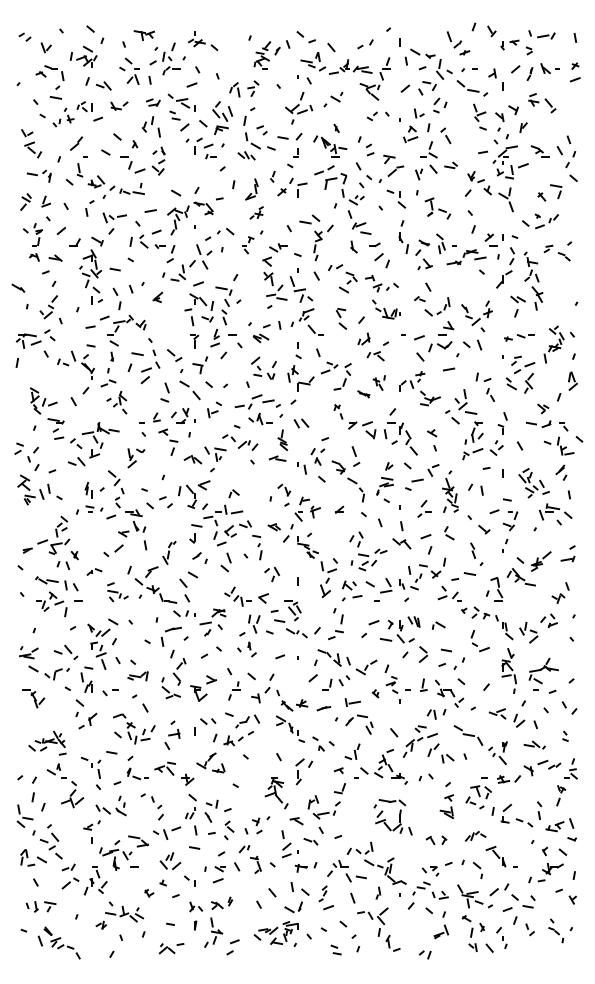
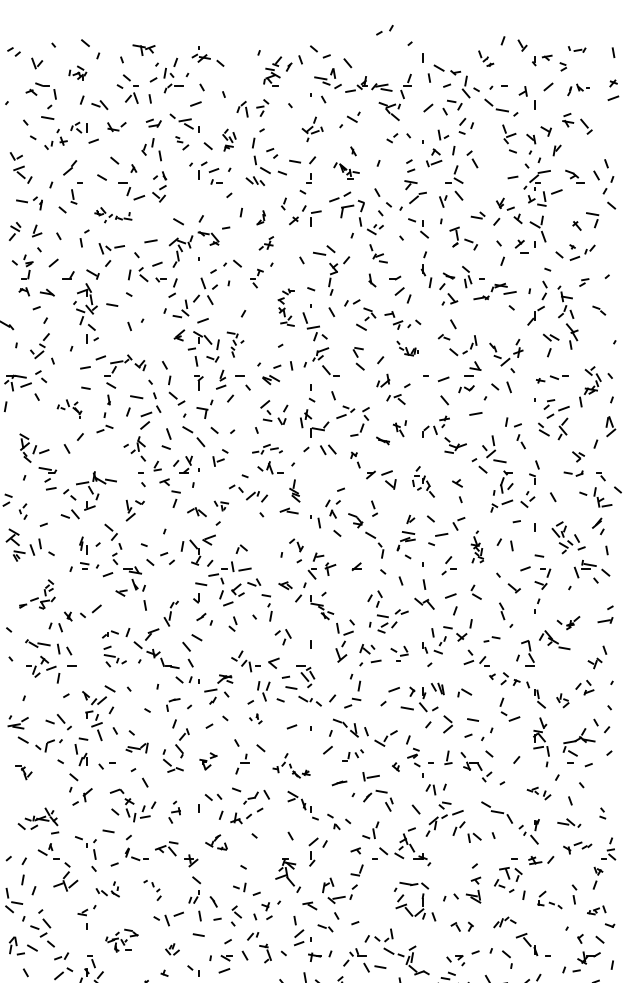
part: (541, 34) -> (576, 48), size x0.6
part: (458, 43) -> (486, 58), size x0.6
part: (365, 44) -> (384, 30), moved
part: (83, 56) -> (77, 72), size x0.6
part: (542, 71) -> (577, 89), size x0.6
part: (299, 108) -> (313, 129), size x0.7
part: (222, 118) -> (229, 140), size x0.6
part: (179, 120) -> (182, 142), size x0.6
part: (330, 146) -> (346, 170), size x0.7
part: (370, 149) -> (411, 165), moved
part: (450, 165) -> (477, 215), moved
part: (115, 186) -> (112, 214), size x0.6
part: (251, 189) -> (260, 217), size x0.6
part: (359, 222) -> (378, 253), size x0.7
part: (493, 239) -> (524, 246), moved
part: (563, 256) -> (598, 310), moved
part: (274, 271) -> (285, 307), size x0.6
part: (157, 296) -> (179, 334), moved
part: (116, 298) -> (165, 372), moved
part: (228, 305) -> (235, 344), size x0.6
part: (386, 309) -> (407, 348), size x0.7
part: (440, 346) -> (466, 388), size x0.6
part: (75, 364) -> (69, 408), size x0.6
part: (257, 401) -> (267, 448), size x0.6
part: (116, 402) -> (134, 448), moved
part: (301, 423) -> (328, 449), moved
part: (538, 424) -> (573, 473), size x0.7
part: (400, 431) -> (423, 481), size x0.6
part: (215, 453) -> (221, 505), size x0.6
part: (355, 456) -> (374, 508), size x0.7
part: (33, 459) -> (23, 511), size x0.6
part: (450, 491) -> (477, 546), size x0.7
part: (46, 534) -> (37, 593), size x0.7
part: (113, 550) -> (90, 611), moved
part: (533, 561) -> (567, 623), size x0.6
part: (225, 562) -> (232, 624), size x0.7
part: (94, 571) -> (110, 633), moved
part: (463, 576) -> (491, 639), size x0.6
part: (378, 589) -> (399, 653), size x0.6
part: (528, 632) -> (562, 700), size x0.6
part: (170, 636) -> (172, 704), size x0.6
part: (246, 649) -> (255, 718), size x0.6
part: (336, 682) -> (353, 754), size x0.7
part: (203, 688) -> (208, 761), size x0.6
part: (279, 692) -> (291, 765), size x0.6
part: (33, 698) -> (23, 772), size x0.7
part: (569, 707) -> (601, 725), moved
part: (436, 714) -> (436, 789), moved
part: (506, 717) -> (538, 792), size x0.6
part: (172, 734) -> (174, 811), size x0.7
part: (210, 762) -> (216, 842), size x0.7
part: (542, 767) -> (577, 847), size x0.7
part: (425, 777) -> (450, 897), moved
part: (110, 805) -> (107, 888), size x0.7
part: (218, 805) -> (246, 888), moved
part: (151, 806) -> (151, 889), size x0.7
part: (516, 815) -> (549, 899), size x0.7
part: (559, 825) -> (596, 910), size x0.6
part: (123, 852) -> (121, 940), size x0.6
part: (170, 860) -> (172, 948), size x0.6

